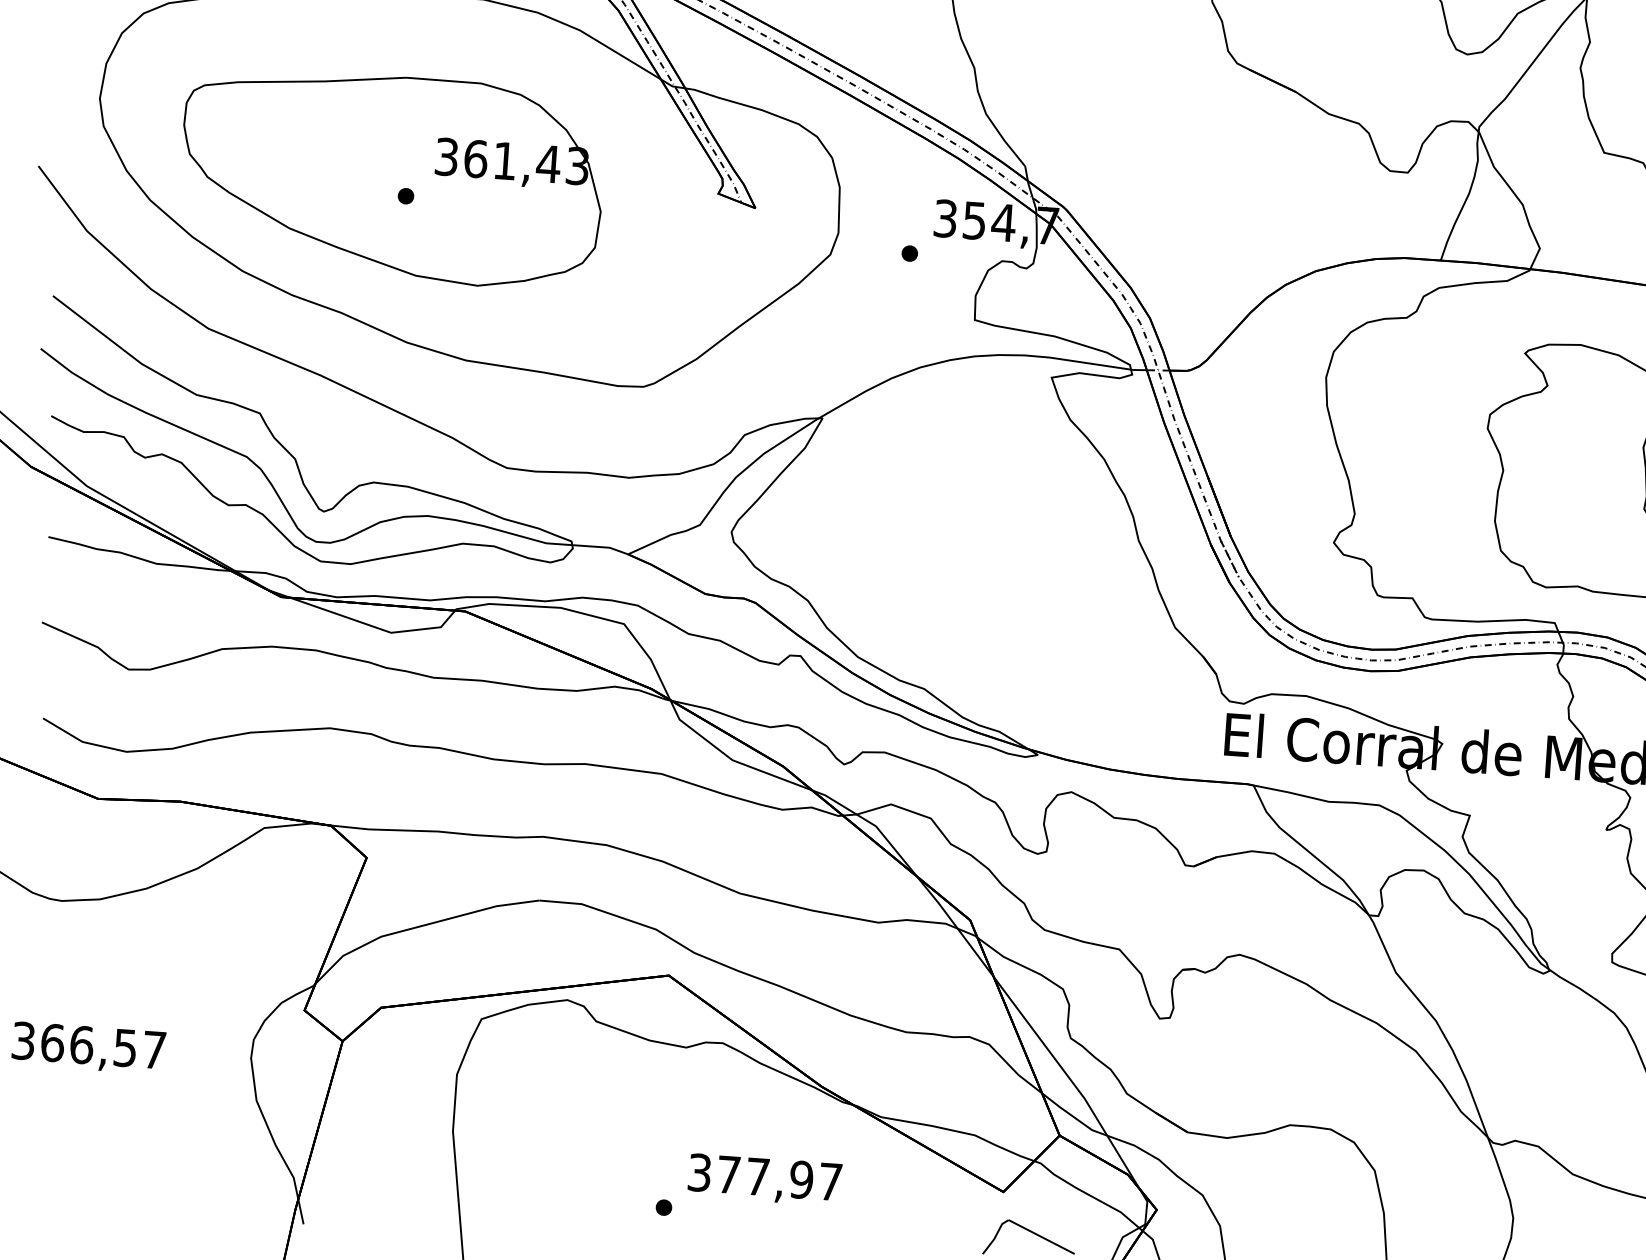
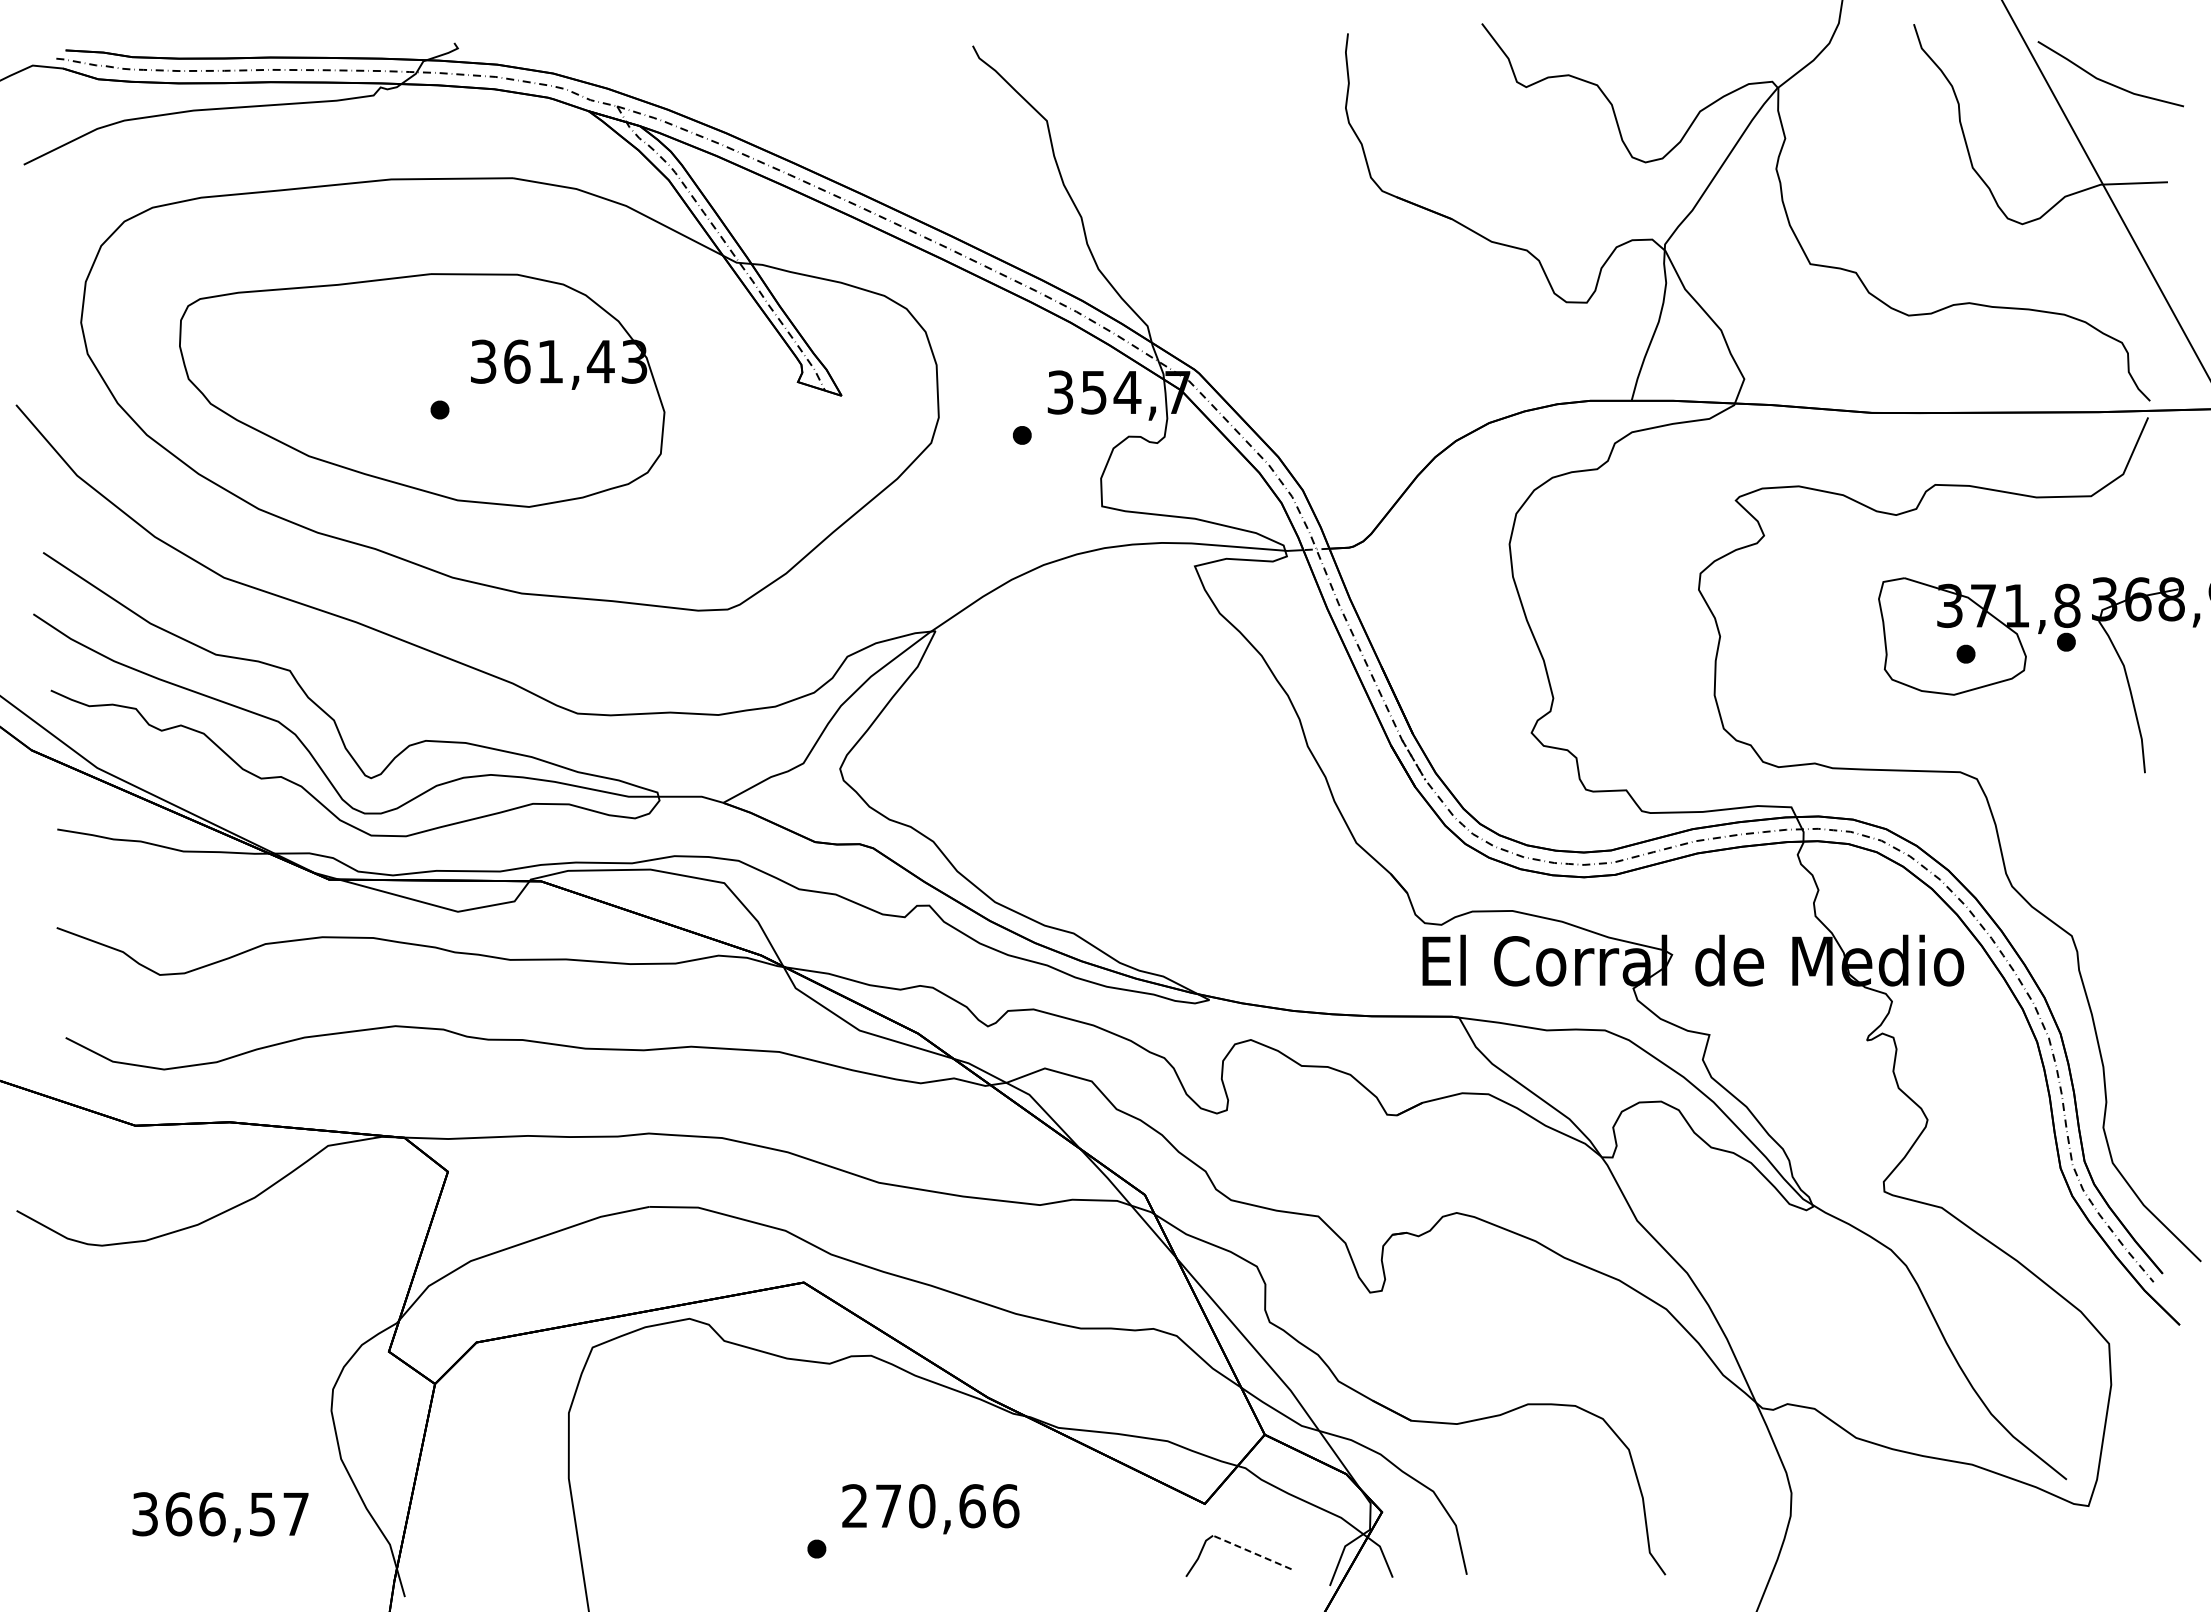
text: (88, 1048) -> (220, 1517), moved
text: (765, 1177) -> (930, 1506), 377,97 -> 270,66
line: (1041, 1237) -> (1252, 1552), solid -> dashed

